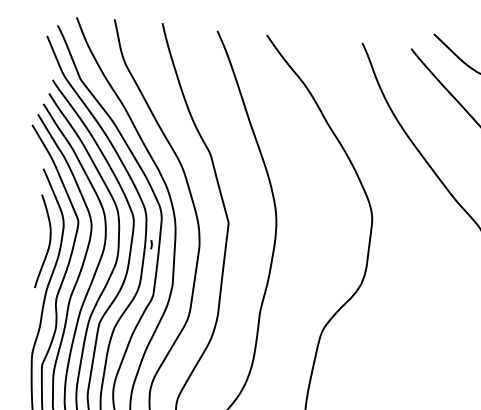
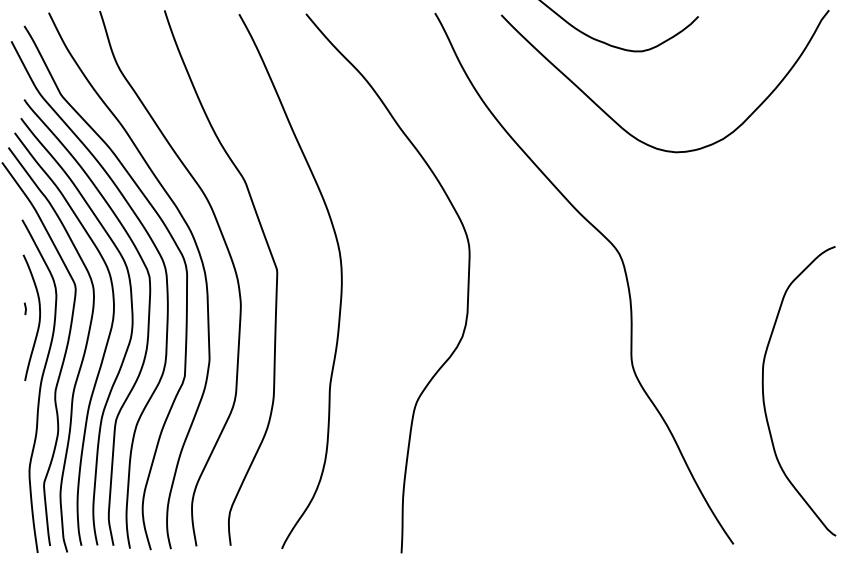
line: (150, 243) -> (24, 307), moved

